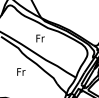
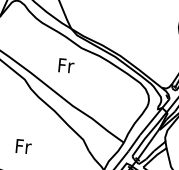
text: (21, 71) -> (24, 145), moved

